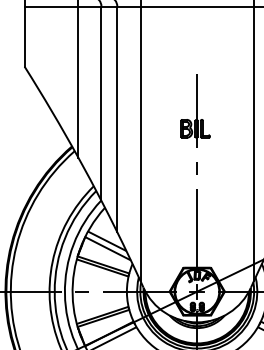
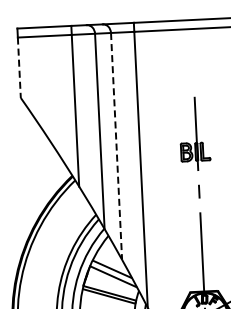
line: (24, 37) -> (19, 68), solid -> dashed
line: (117, 119) -> (116, 146), solid -> dashed

